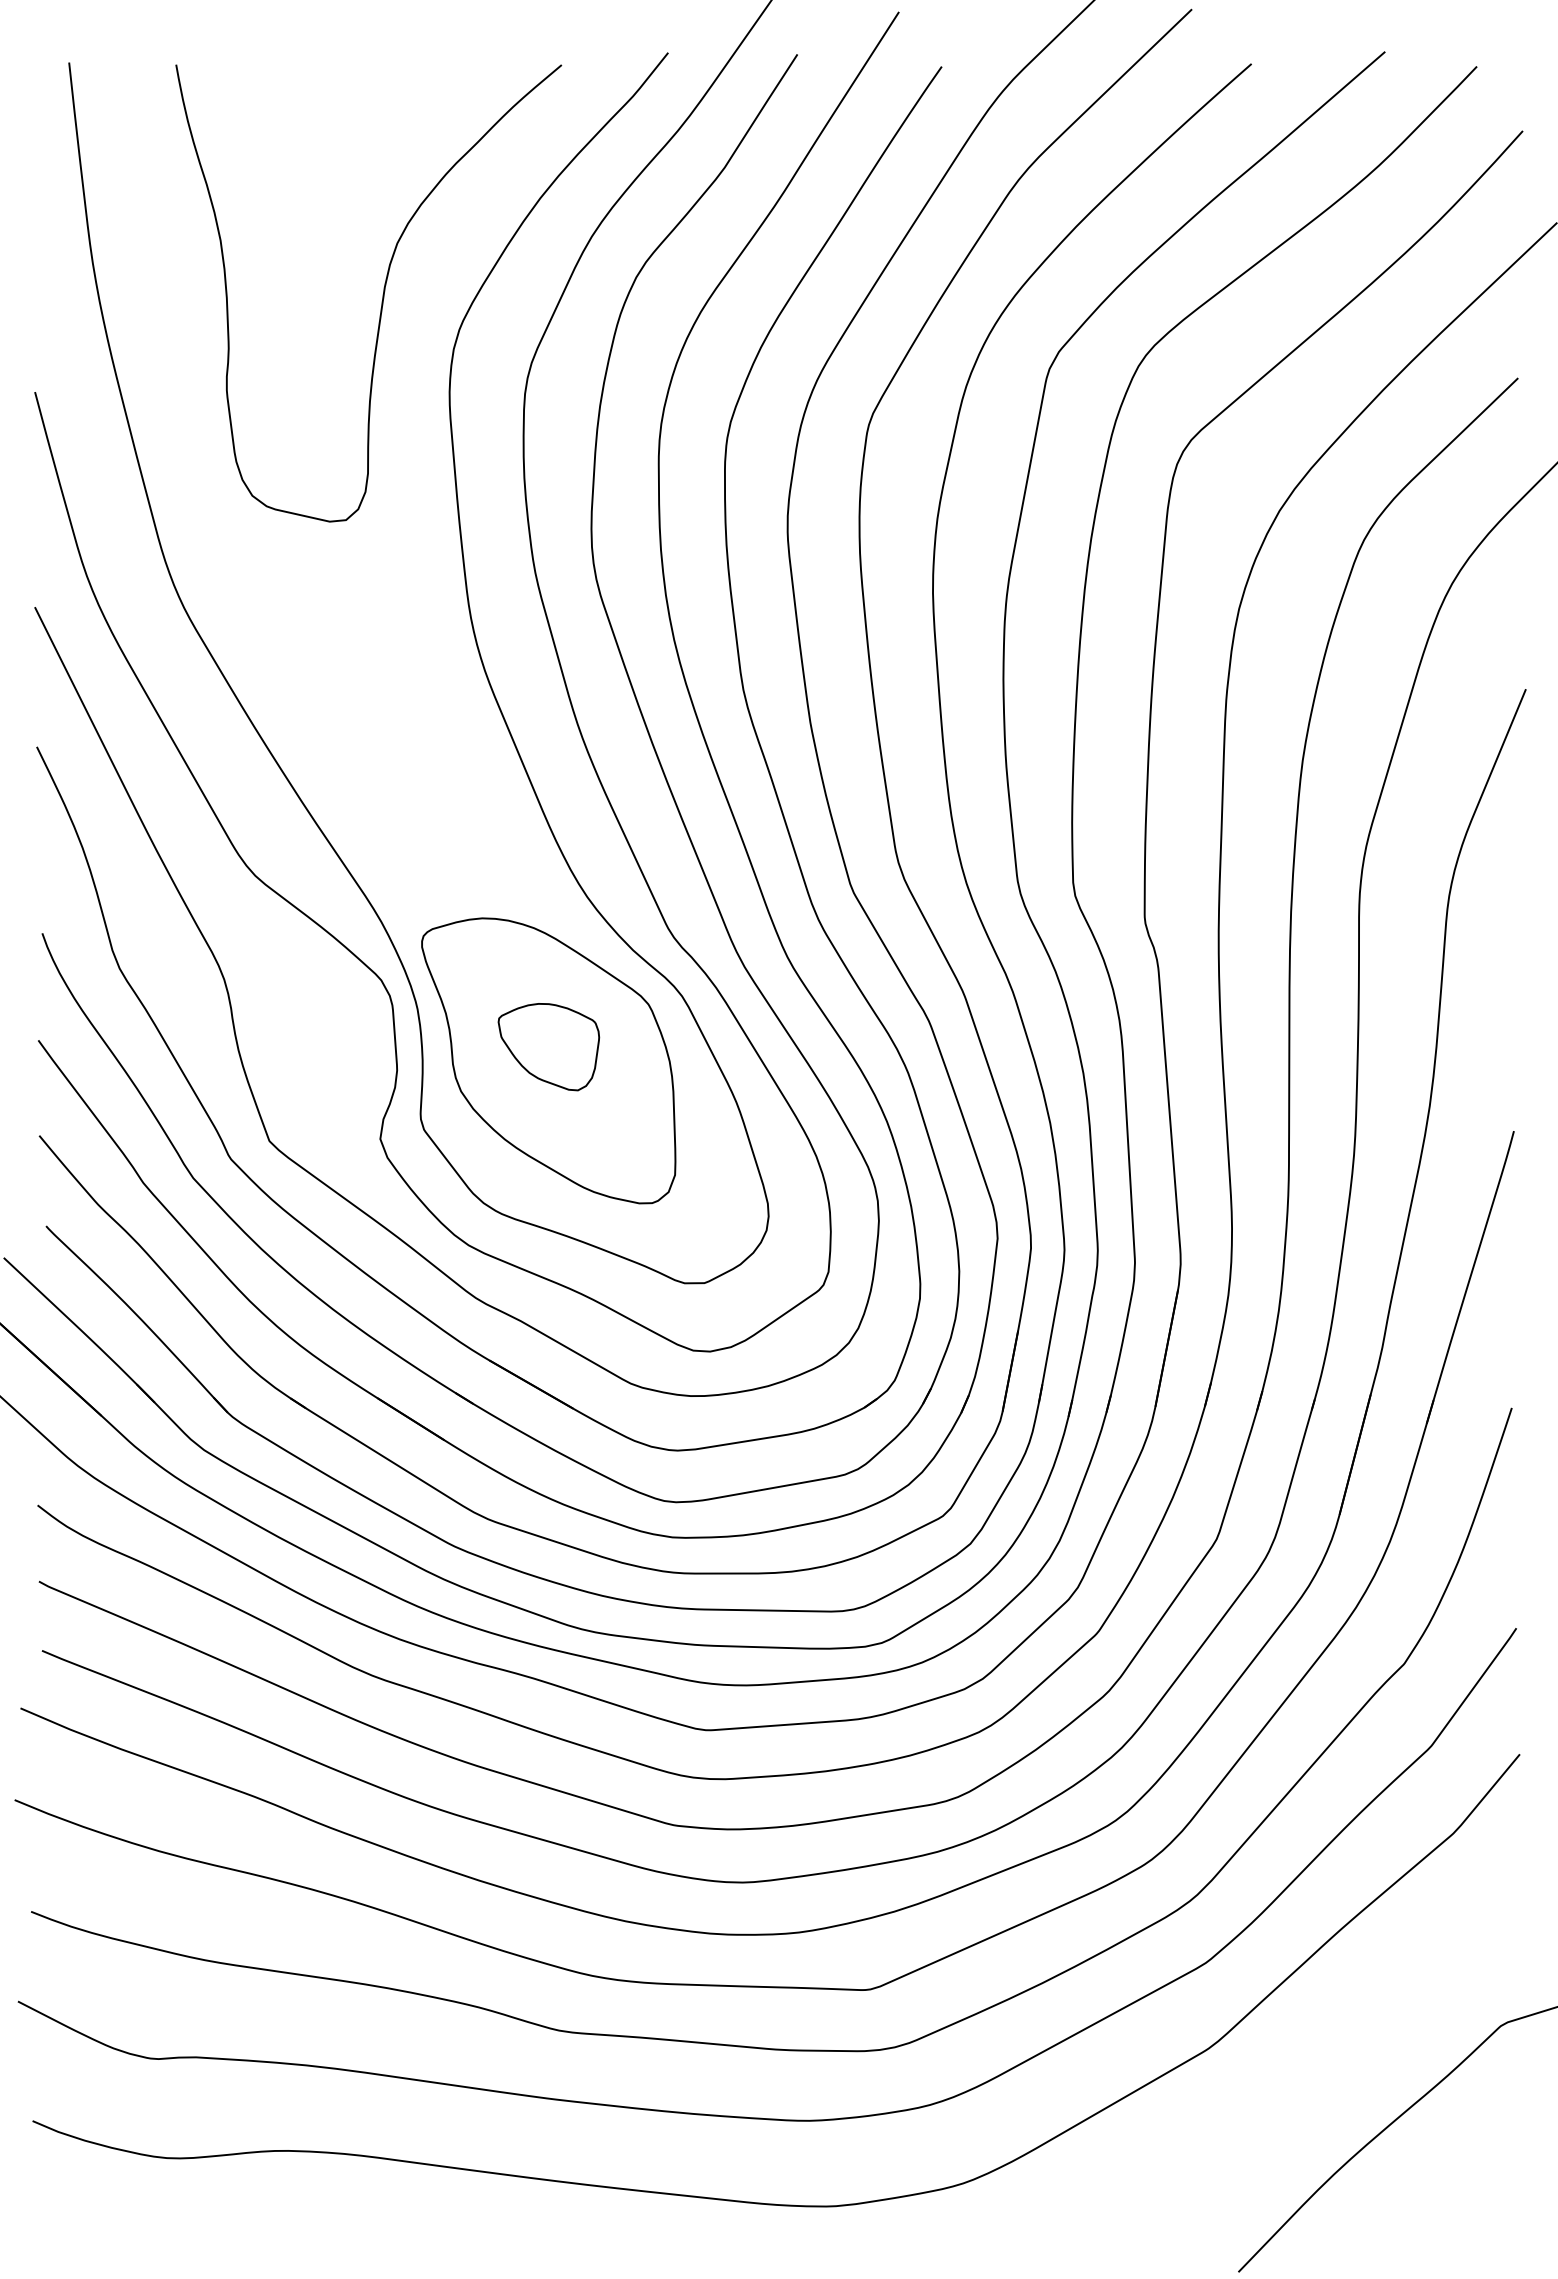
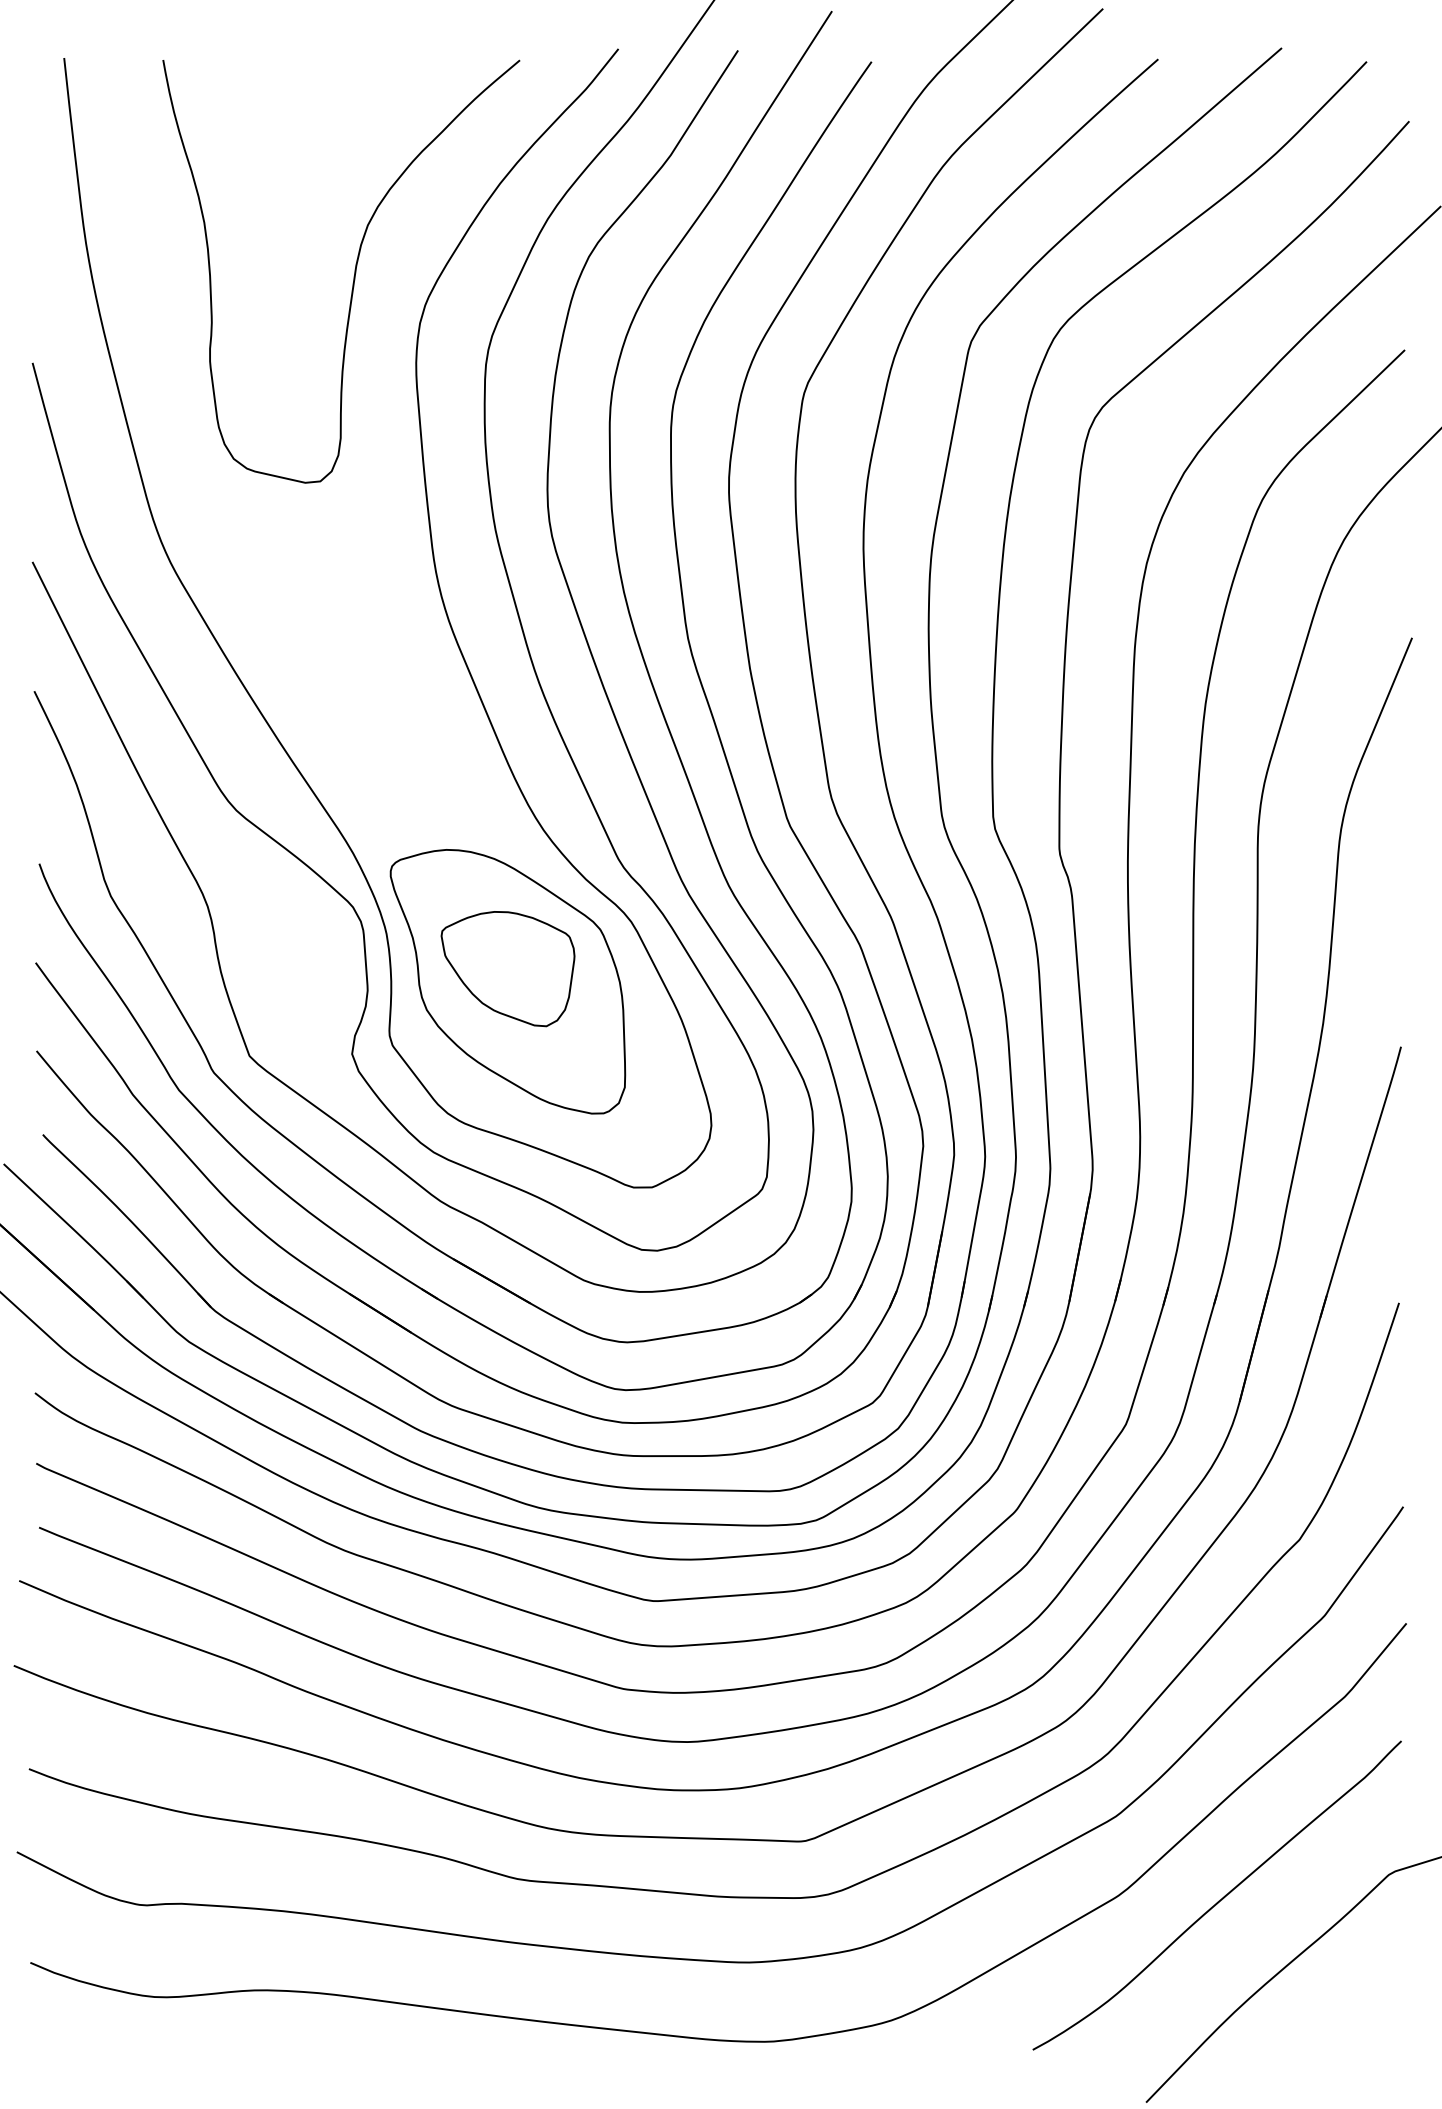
part: (548, 1046) -> (507, 968), size x1.43
curve: (1318, 2052) -> (1220, 1899), added

